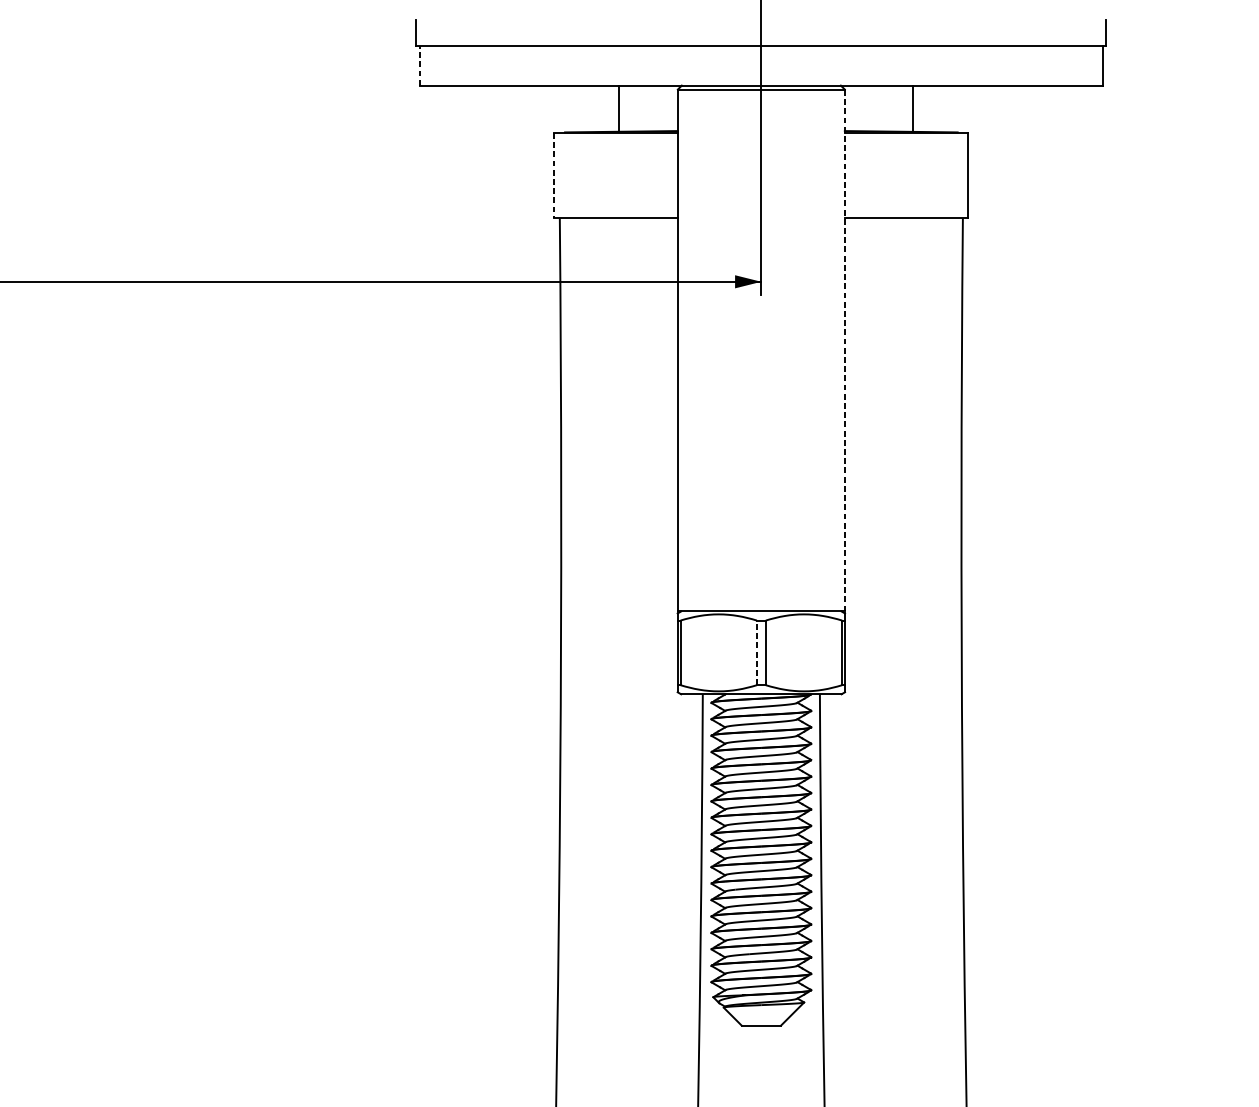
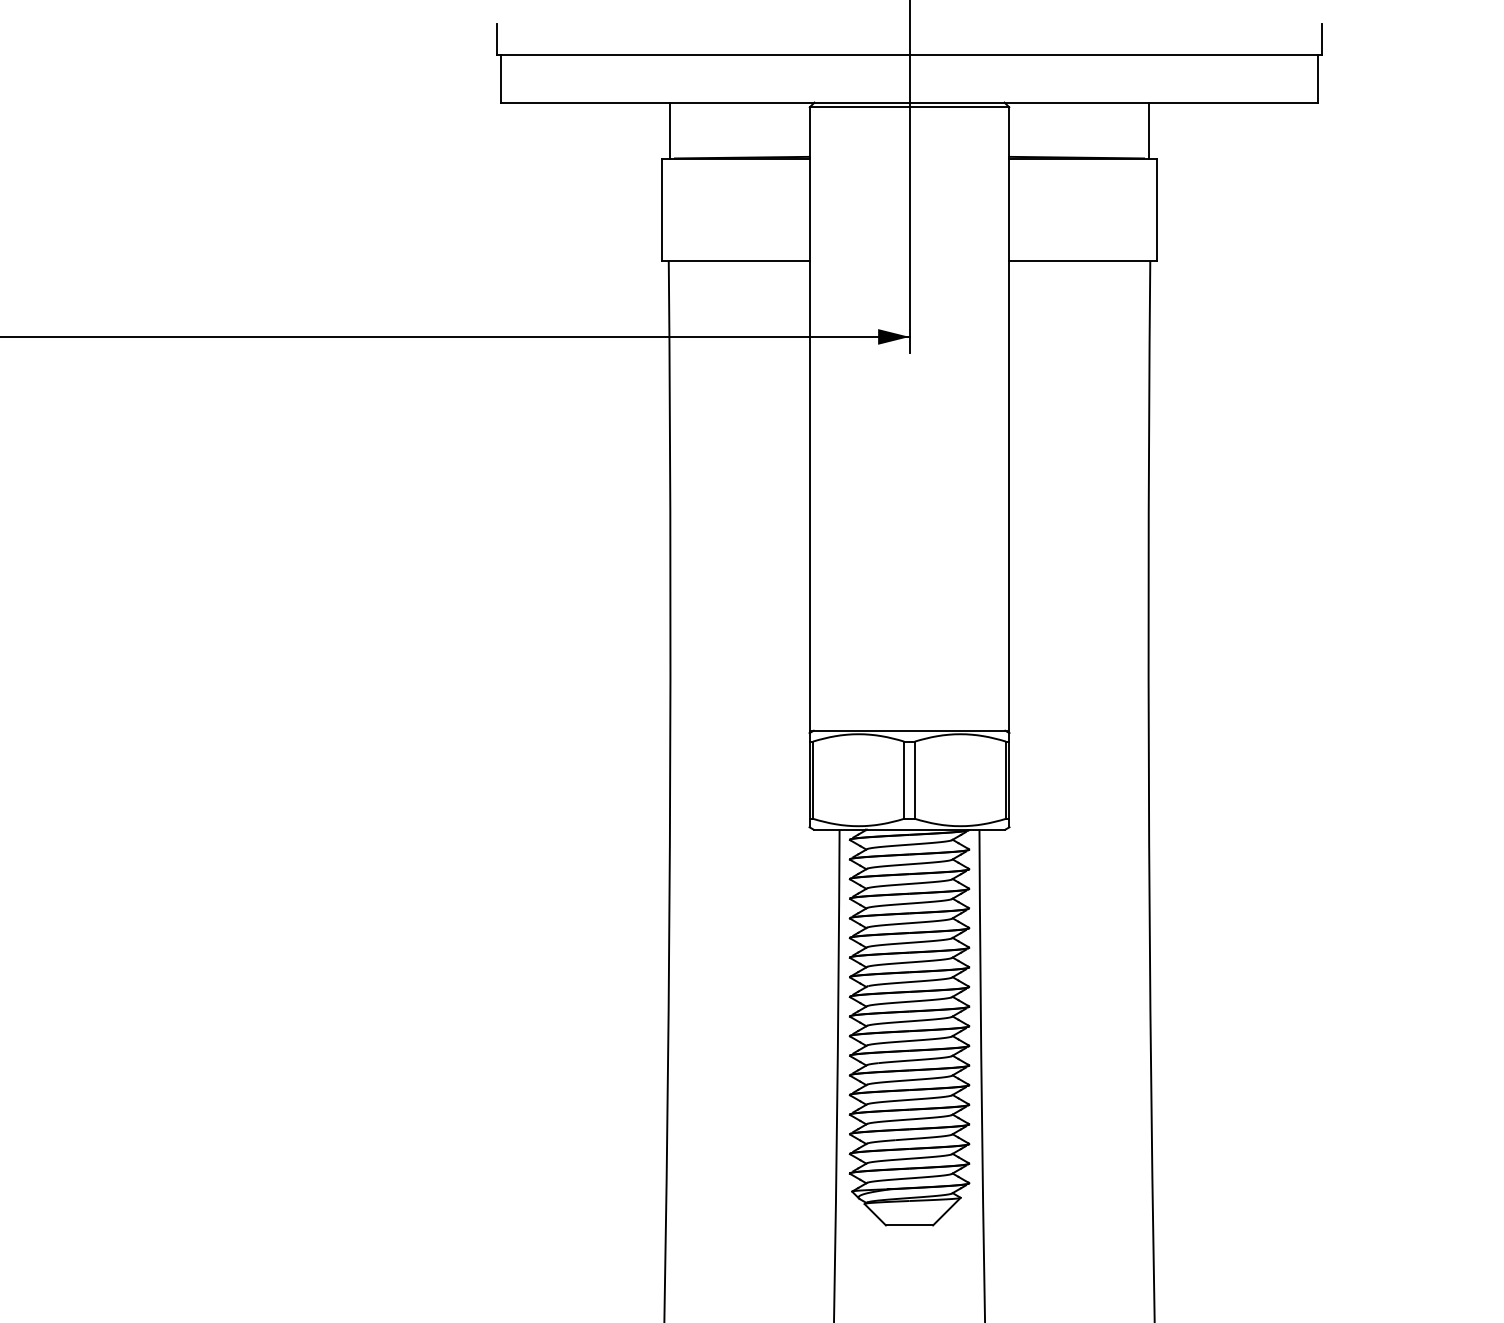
line: (419, 66) -> (501, 79), dashed -> solid
line: (619, 108) -> (670, 130), moved
line: (912, 108) -> (1148, 130), moved
line: (554, 175) -> (662, 210), dashed -> solid
line: (845, 350) -> (1009, 419), dashed -> solid
line: (757, 653) -> (904, 780), dashed -> solid

